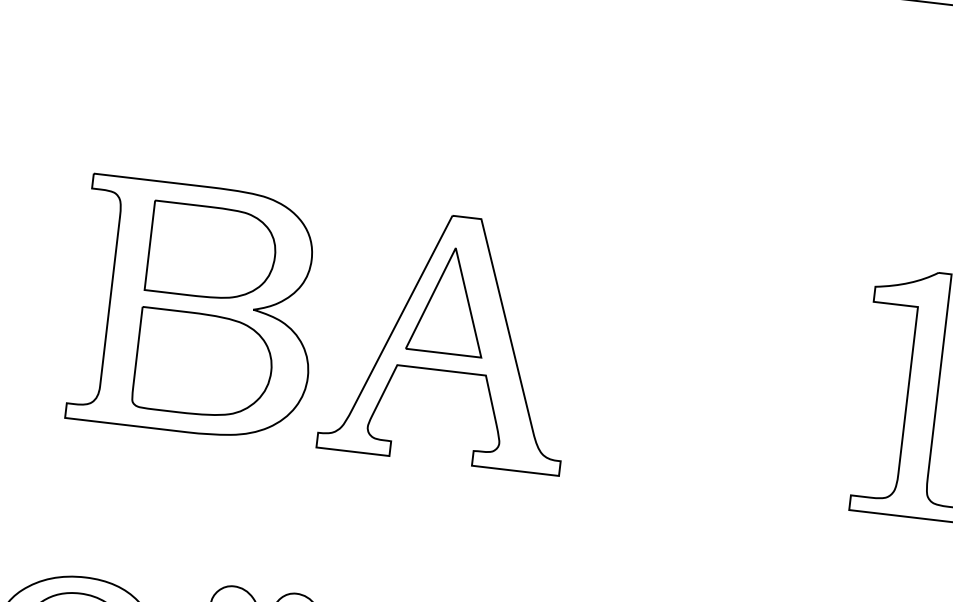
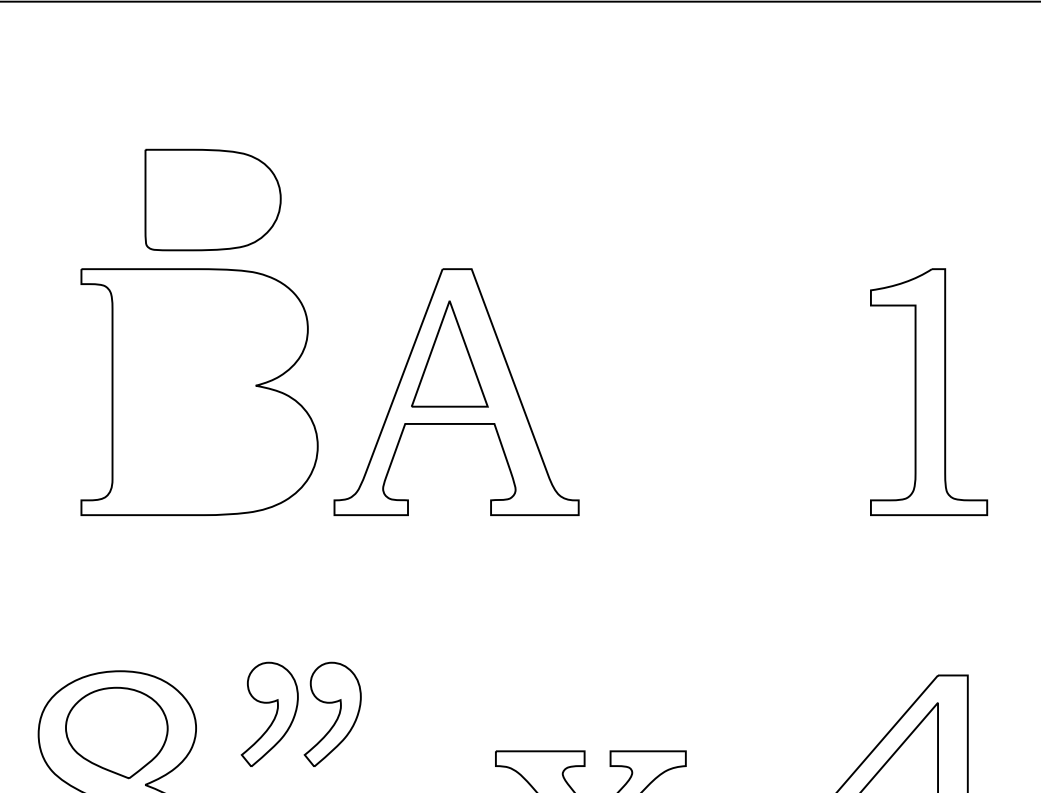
part: (211, 252) -> (207, 333), removed
part: (203, 364) -> (212, 199), moved

